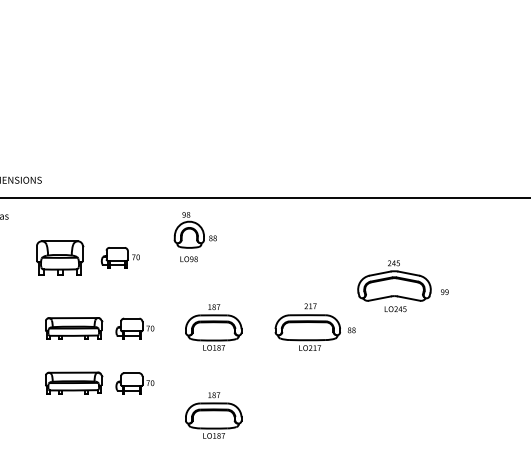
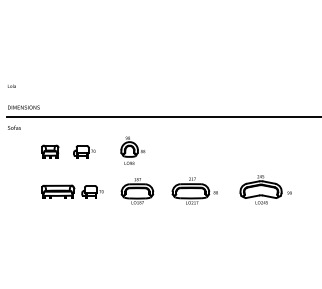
part: (194, 236) -> (132, 150), moved
part: (60, 257) -> (50, 151), size x0.62
part: (402, 285) -> (265, 189), moved
part: (99, 382) -> (72, 222), removed
part: (213, 416) -> (137, 241), removed

